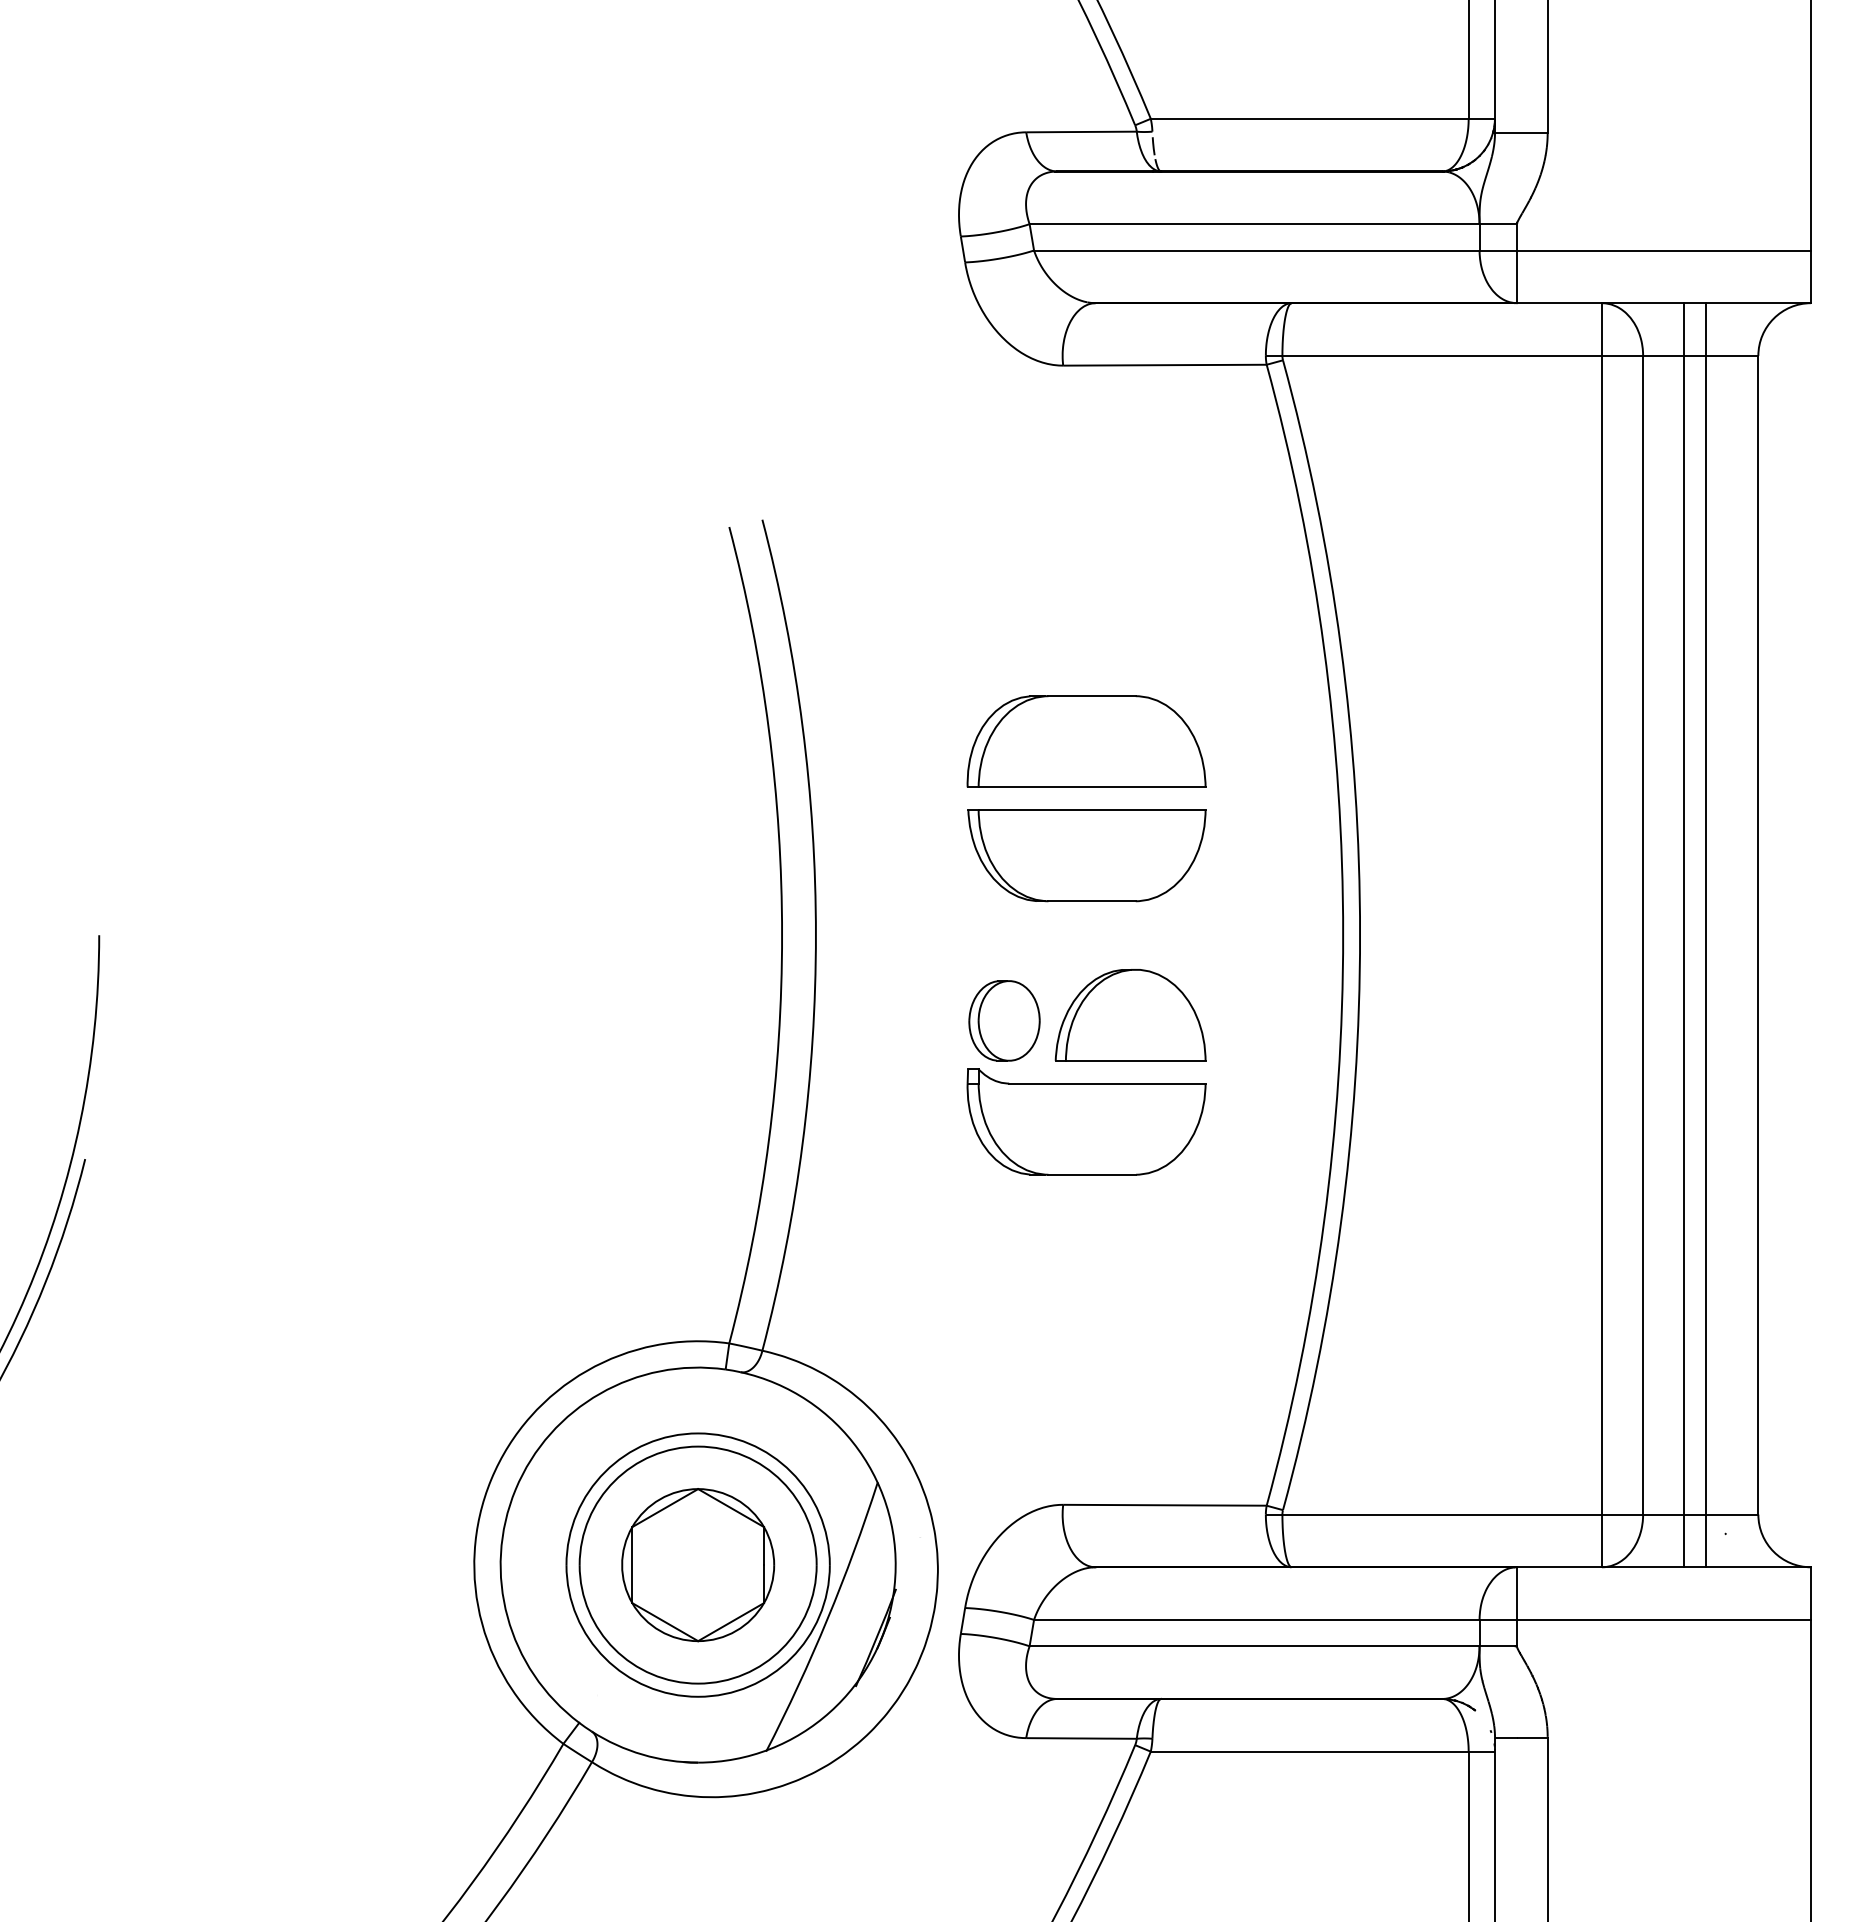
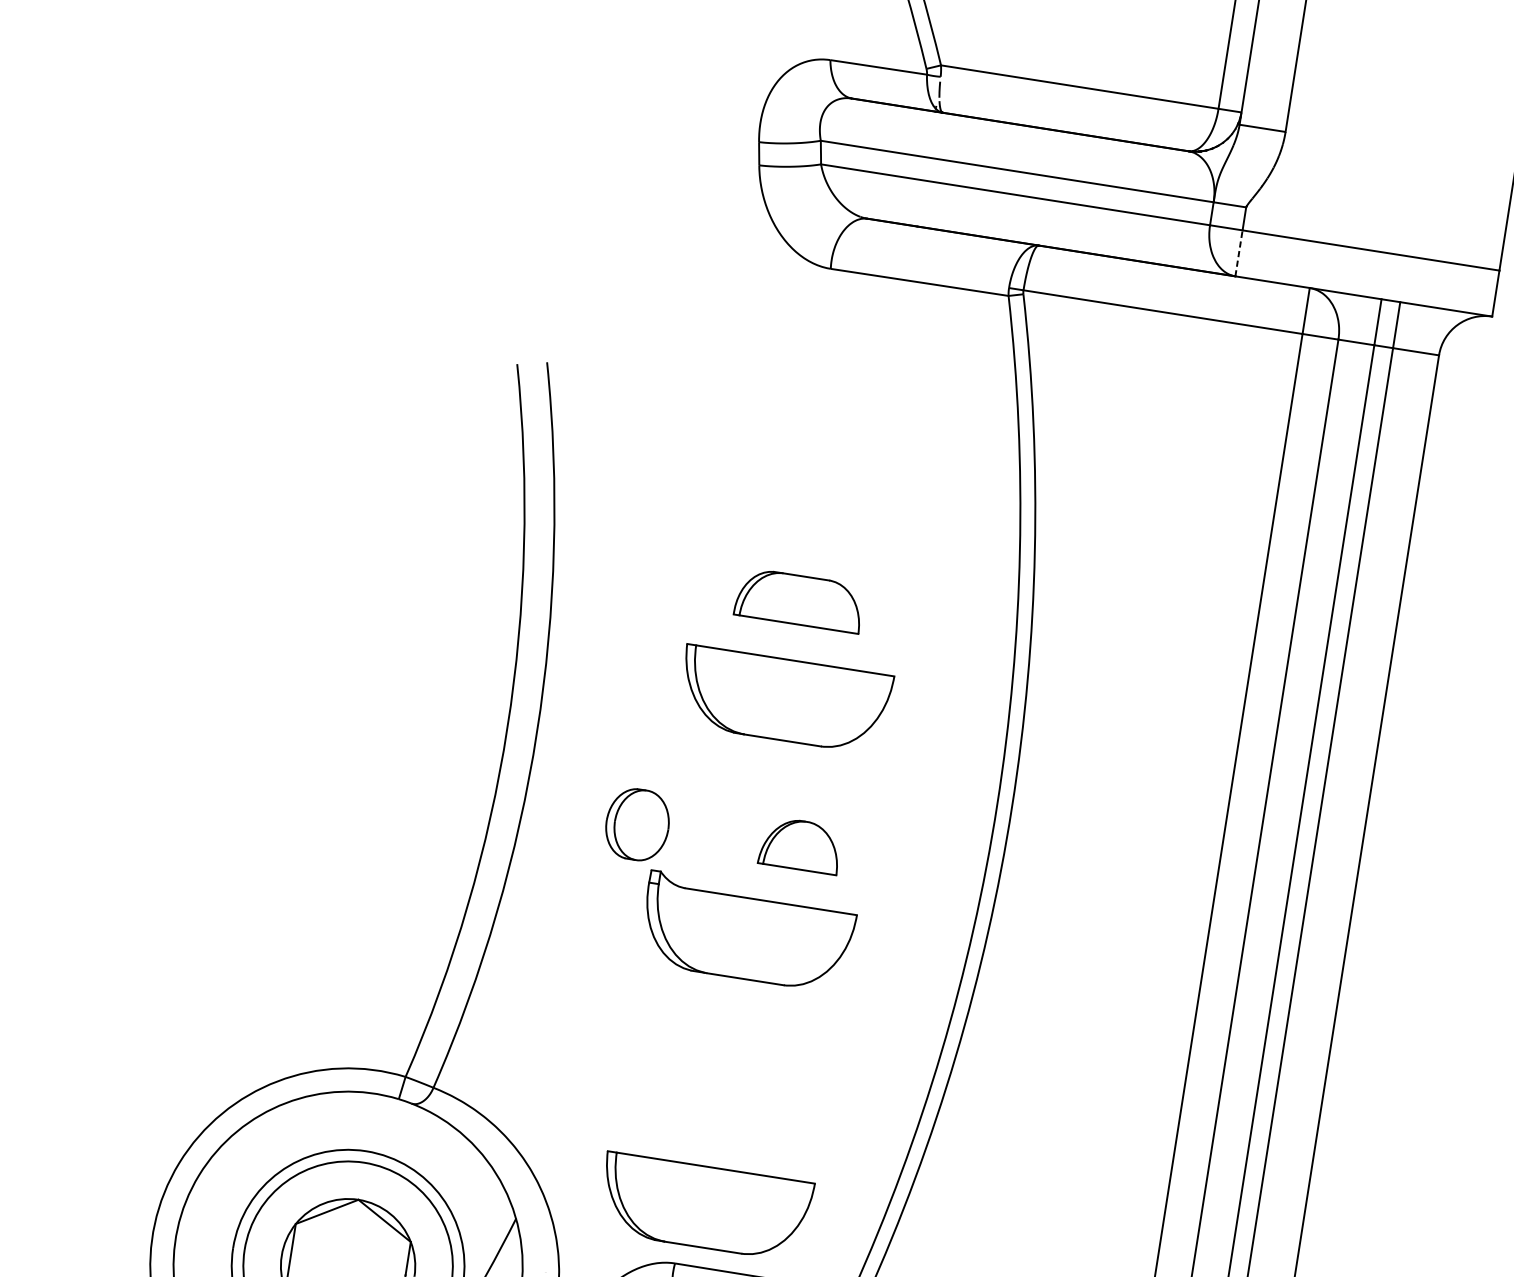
line: (1516, 276) -> (1238, 253), solid -> dashed
part: (1086, 741) -> (799, 600), size x0.6
part: (1130, 1015) -> (800, 845), size x0.6
part: (1004, 1020) -> (637, 824), moved
part: (1086, 1436) -> (704, 1206), added

